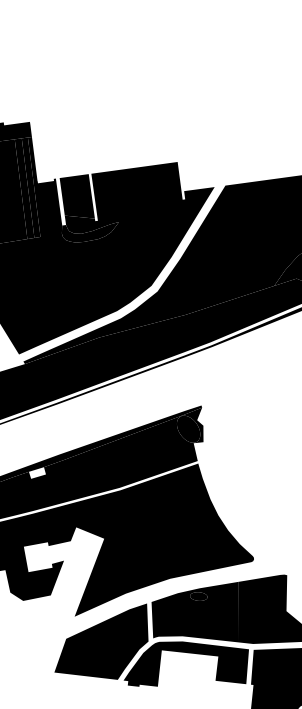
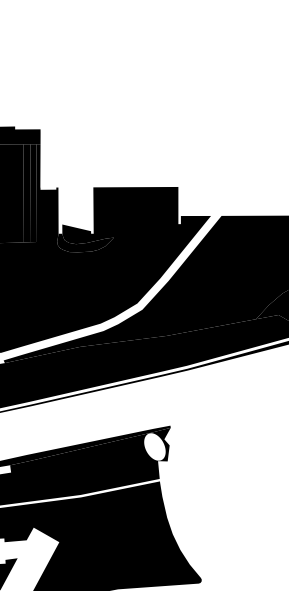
fill: (76, 196) -> (76, 207), removed
fill: (188, 428) -> (154, 446), removed

